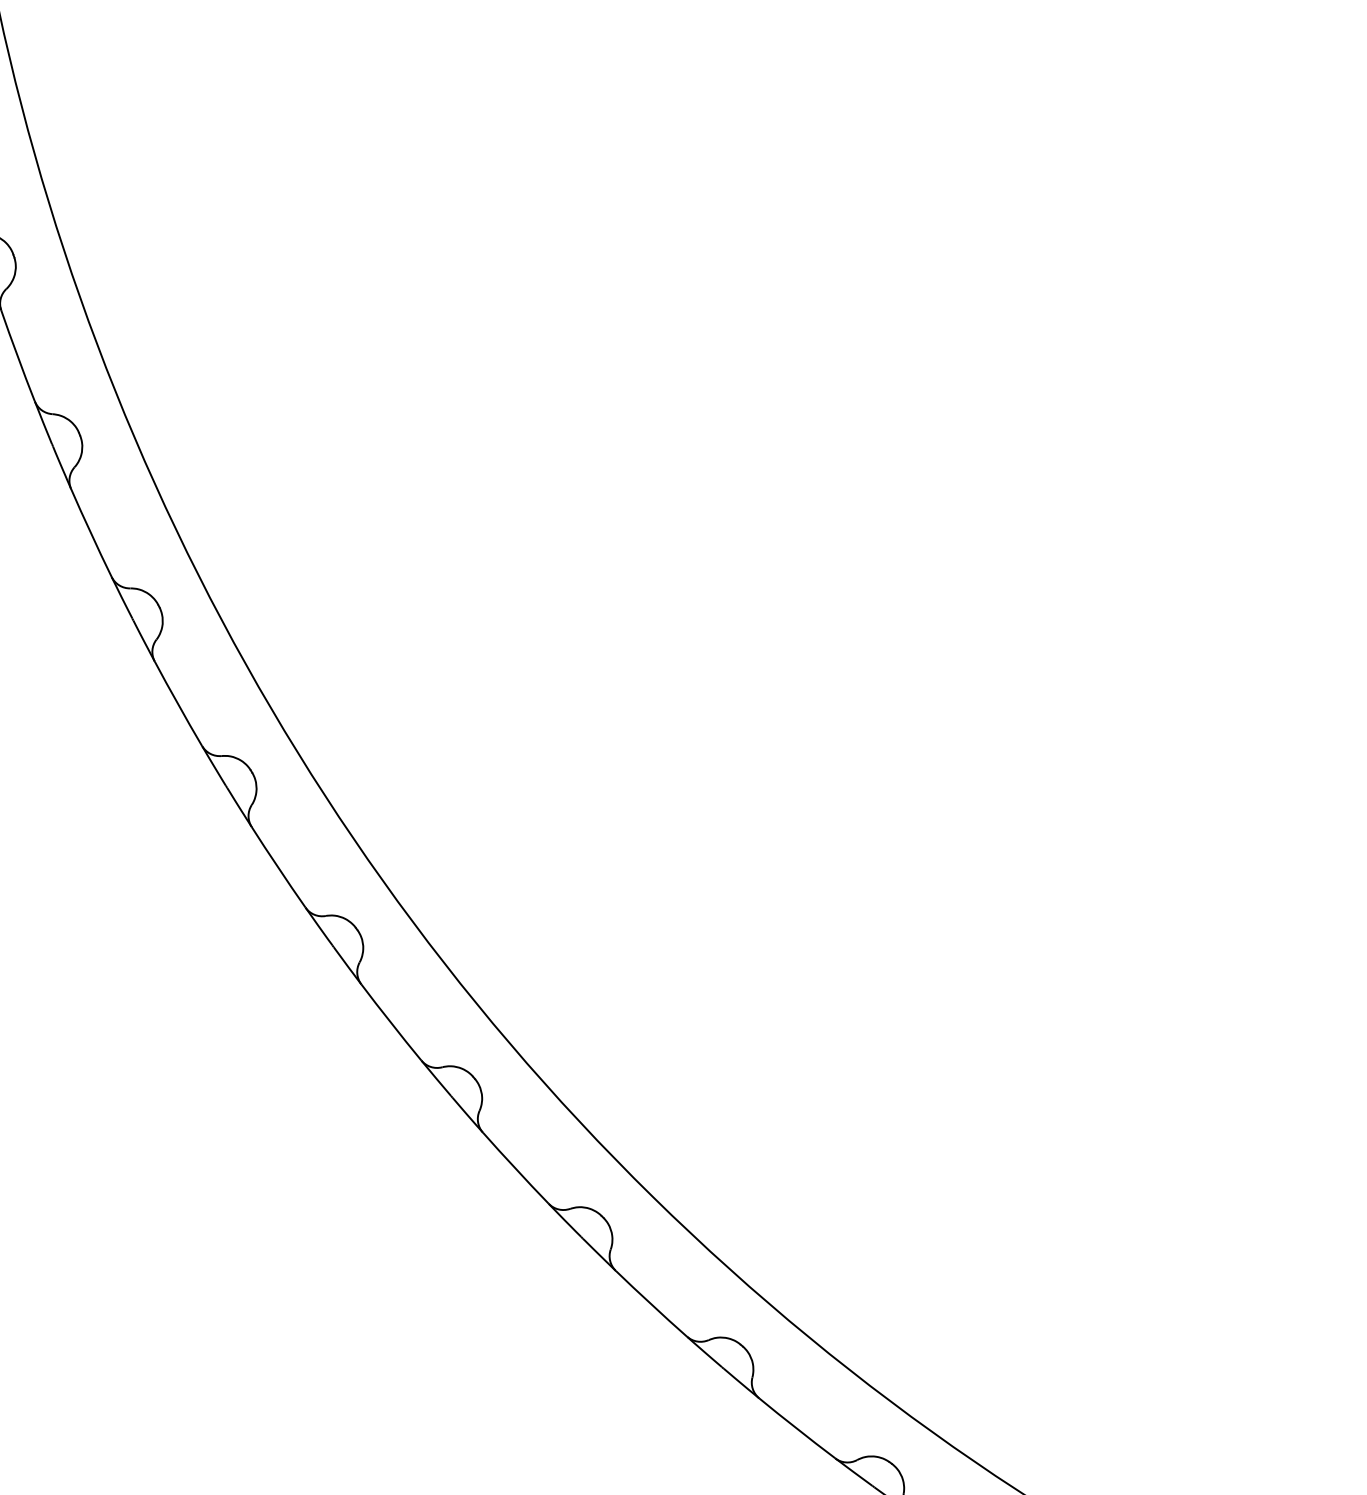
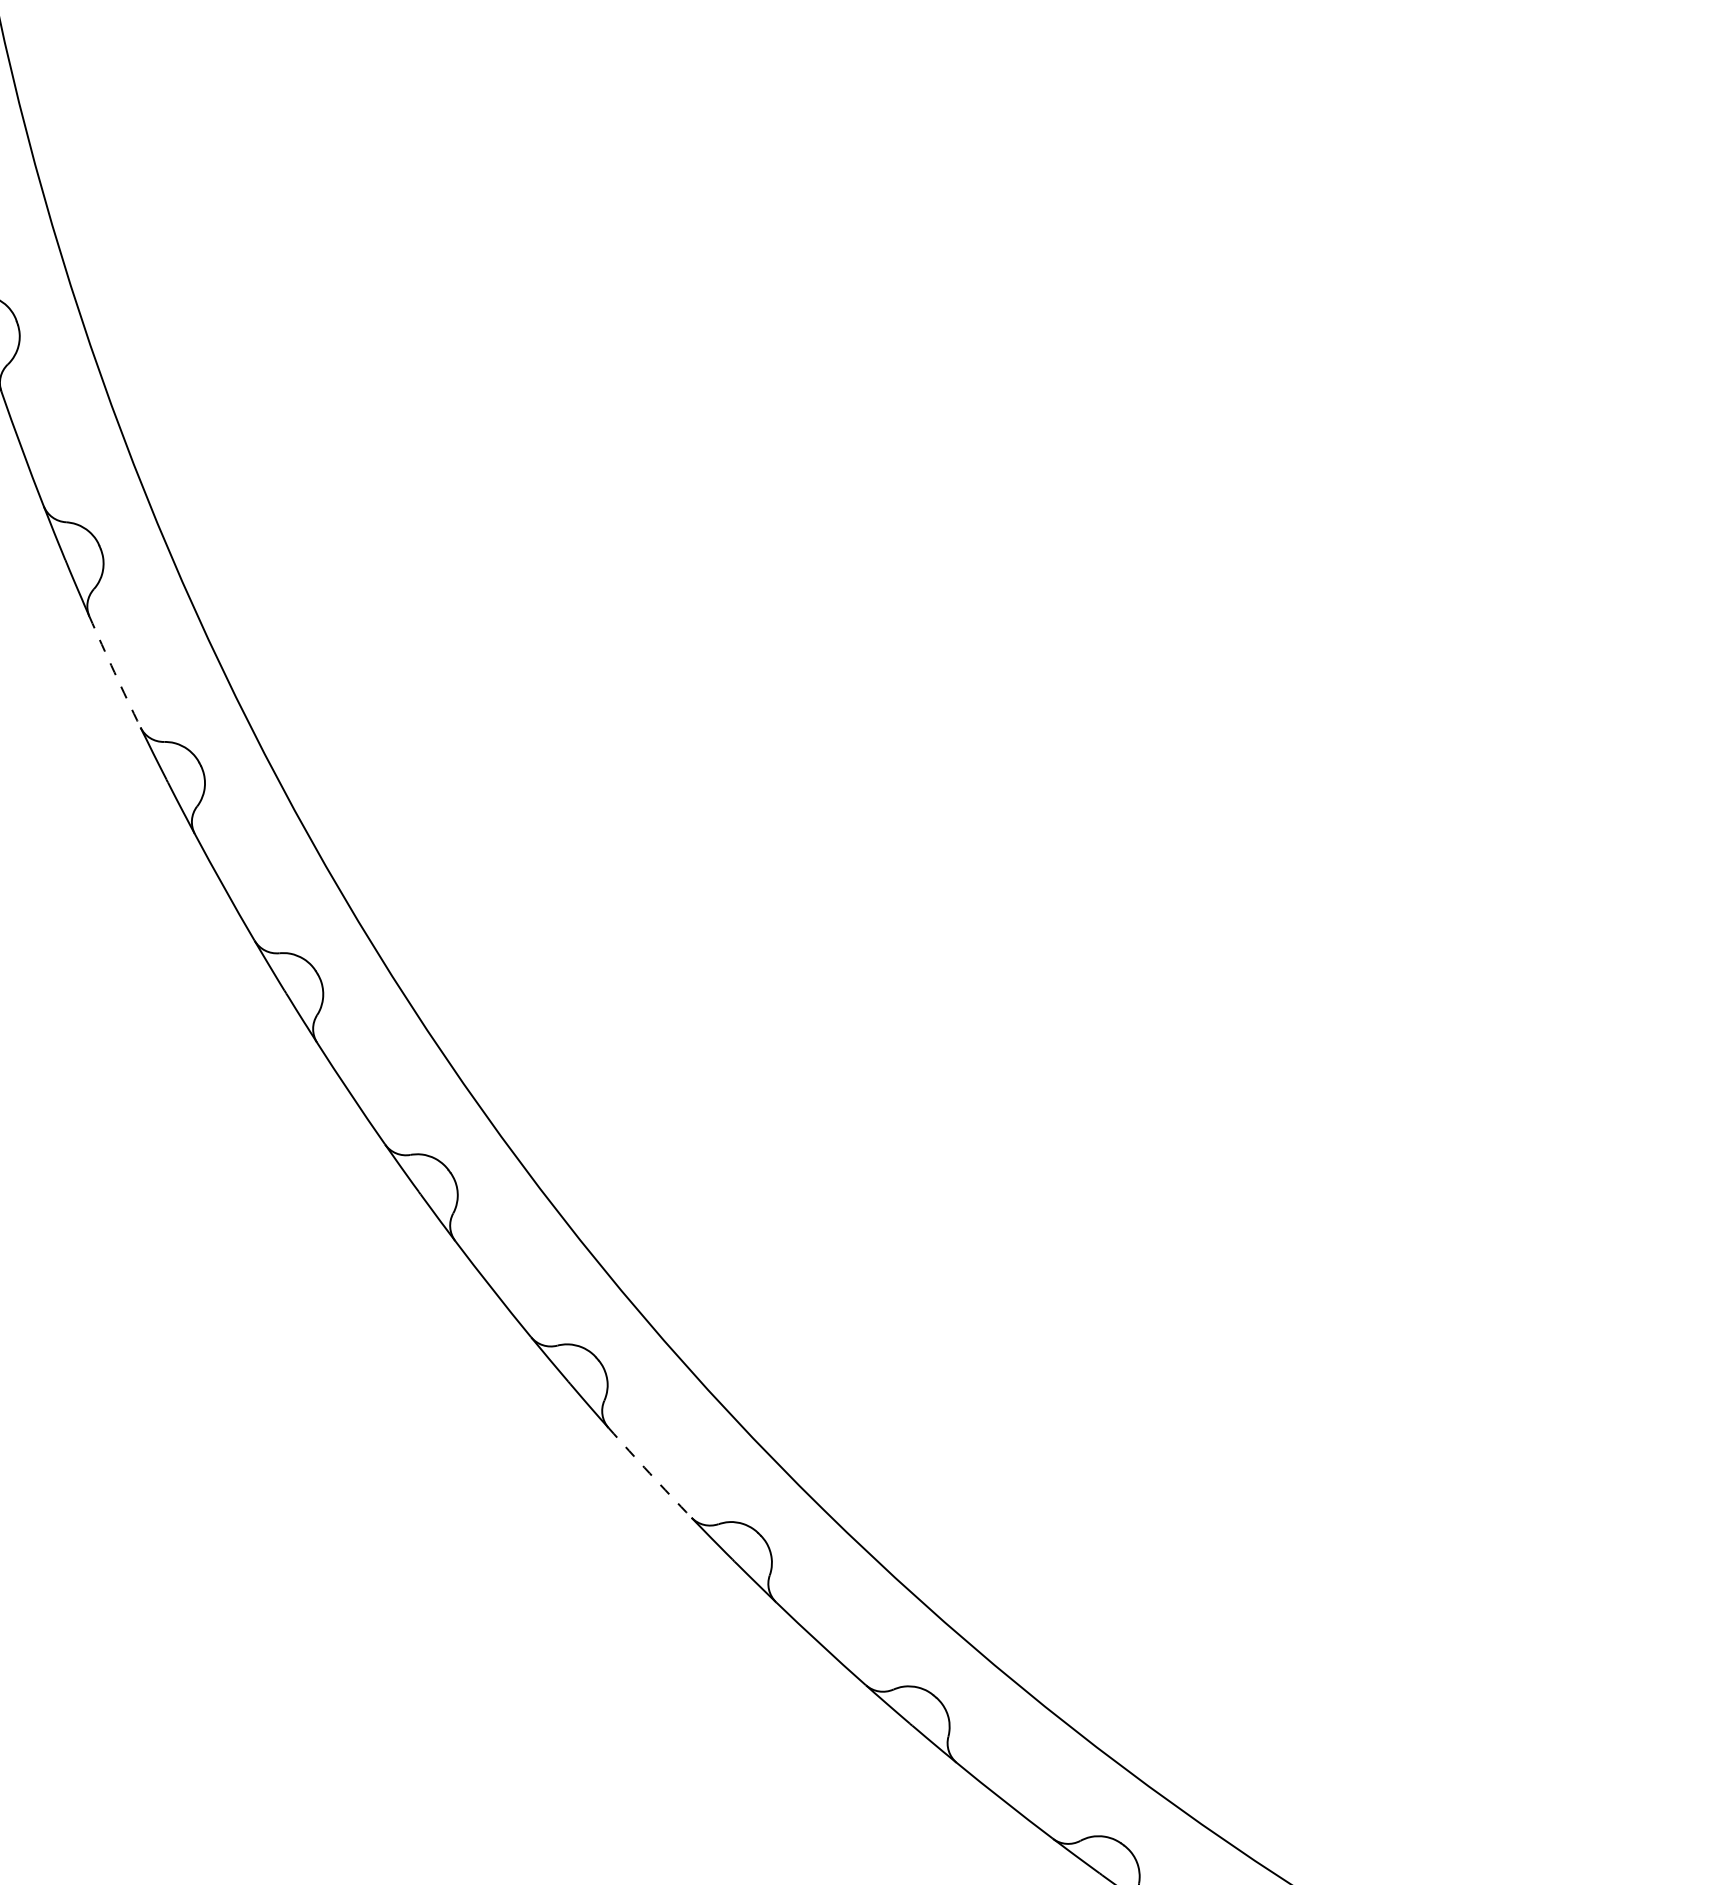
arc: (90, 533) -> (114, 672), solid -> dashed
arc: (515, 1168) -> (649, 1473), solid -> dashed

